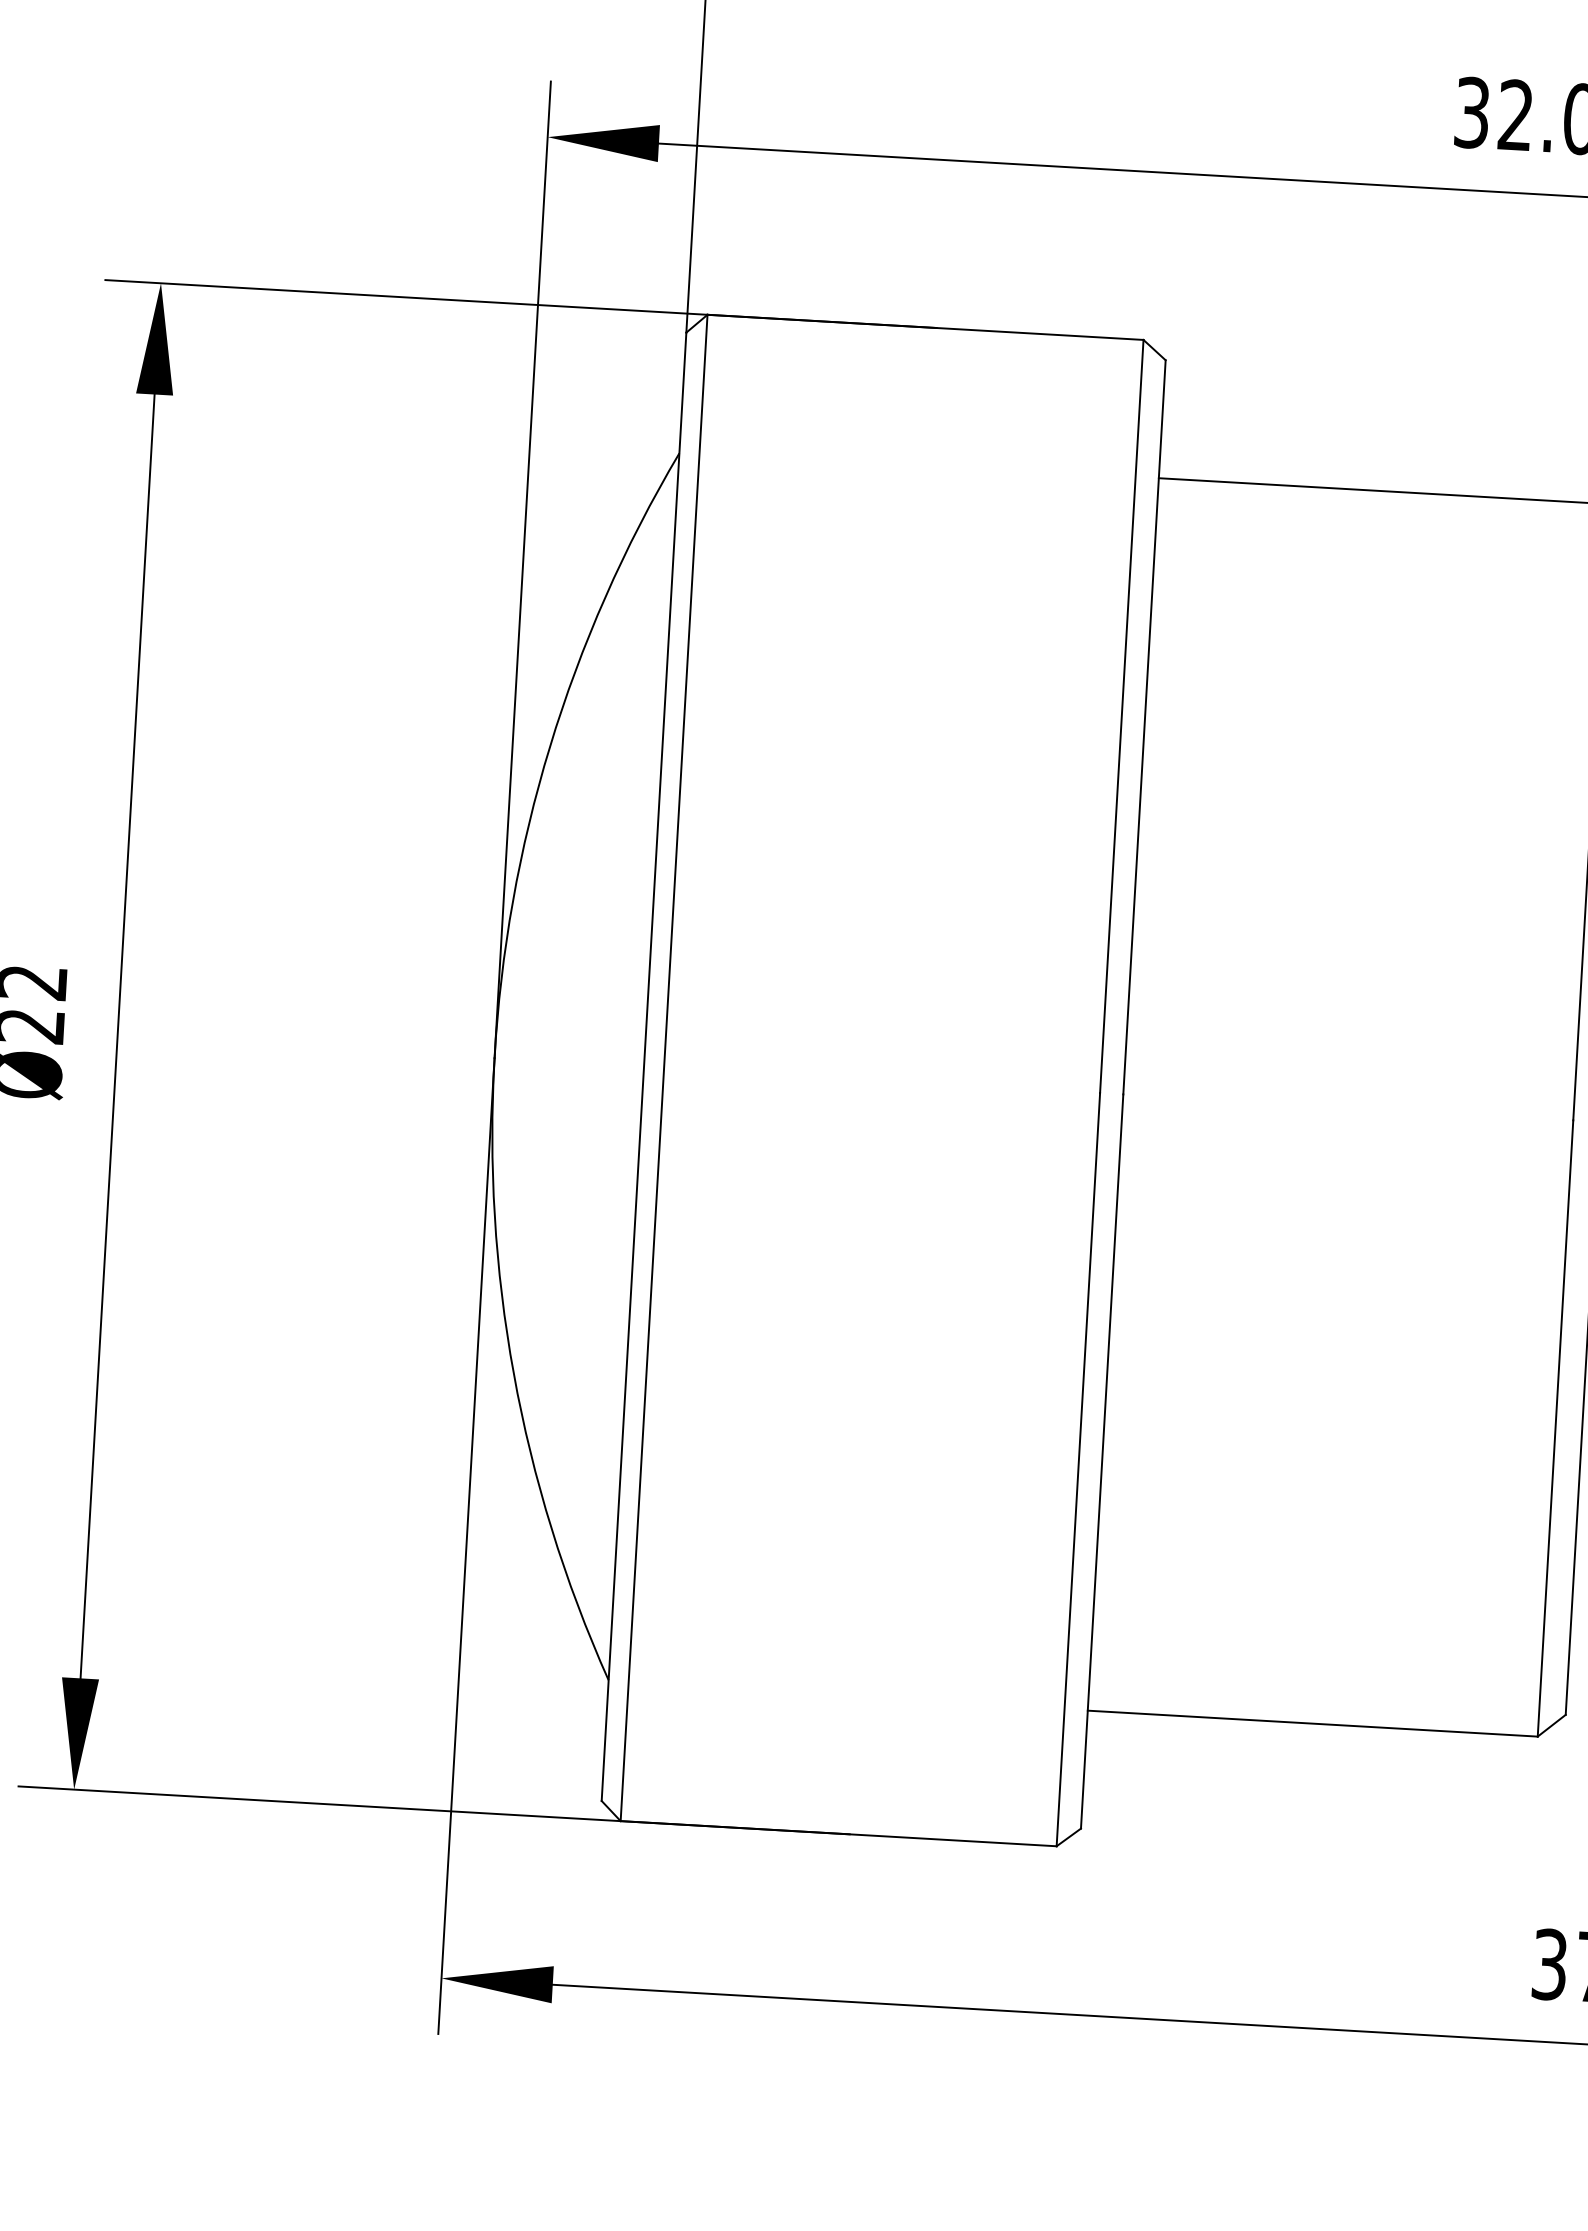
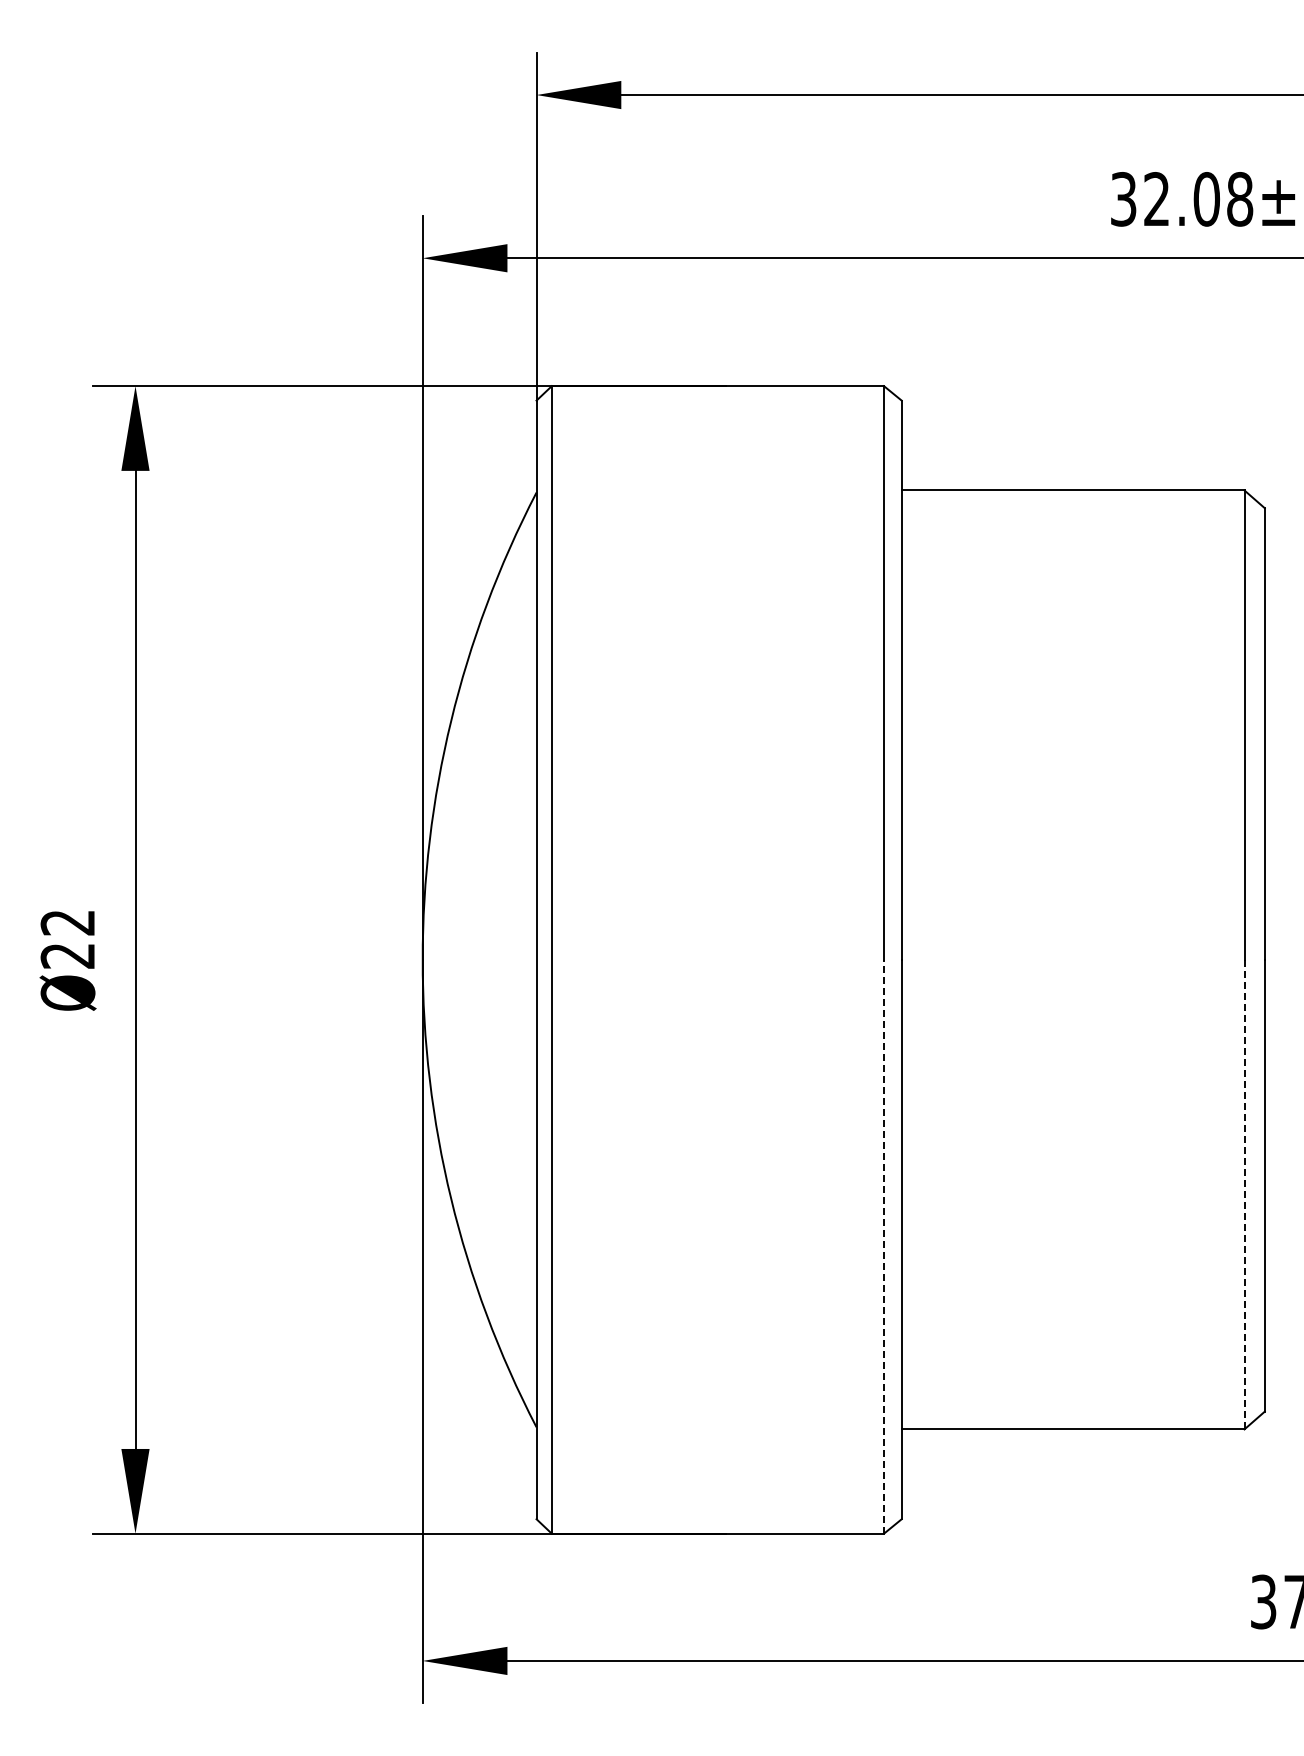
line: (1555, 1428) -> (1244, 1194), solid -> dashed
line: (1079, 1469) -> (884, 1246), solid -> dashed

